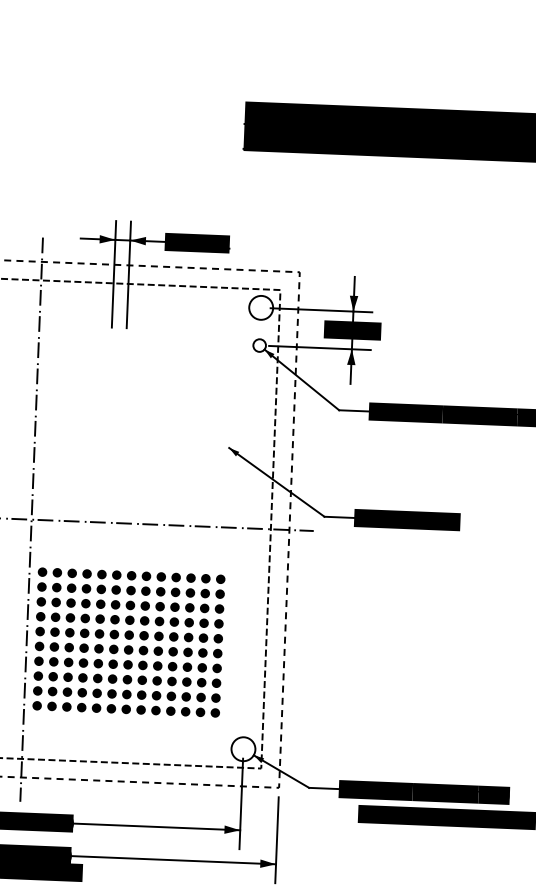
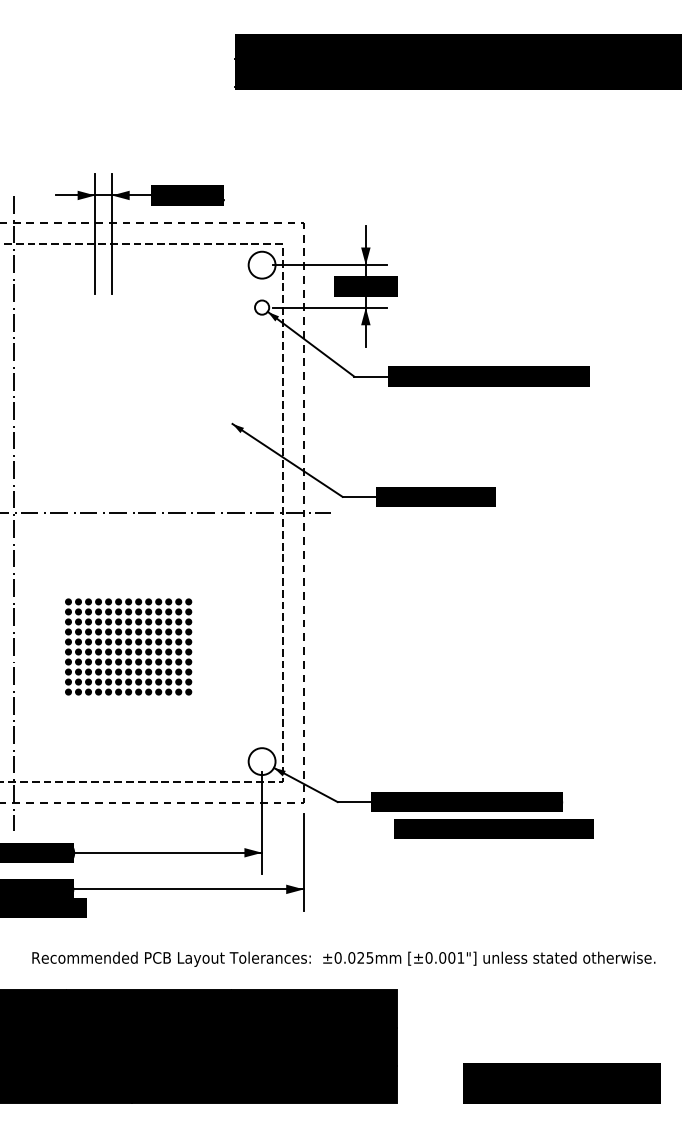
part: (128, 642) -> (128, 646), size x0.6

